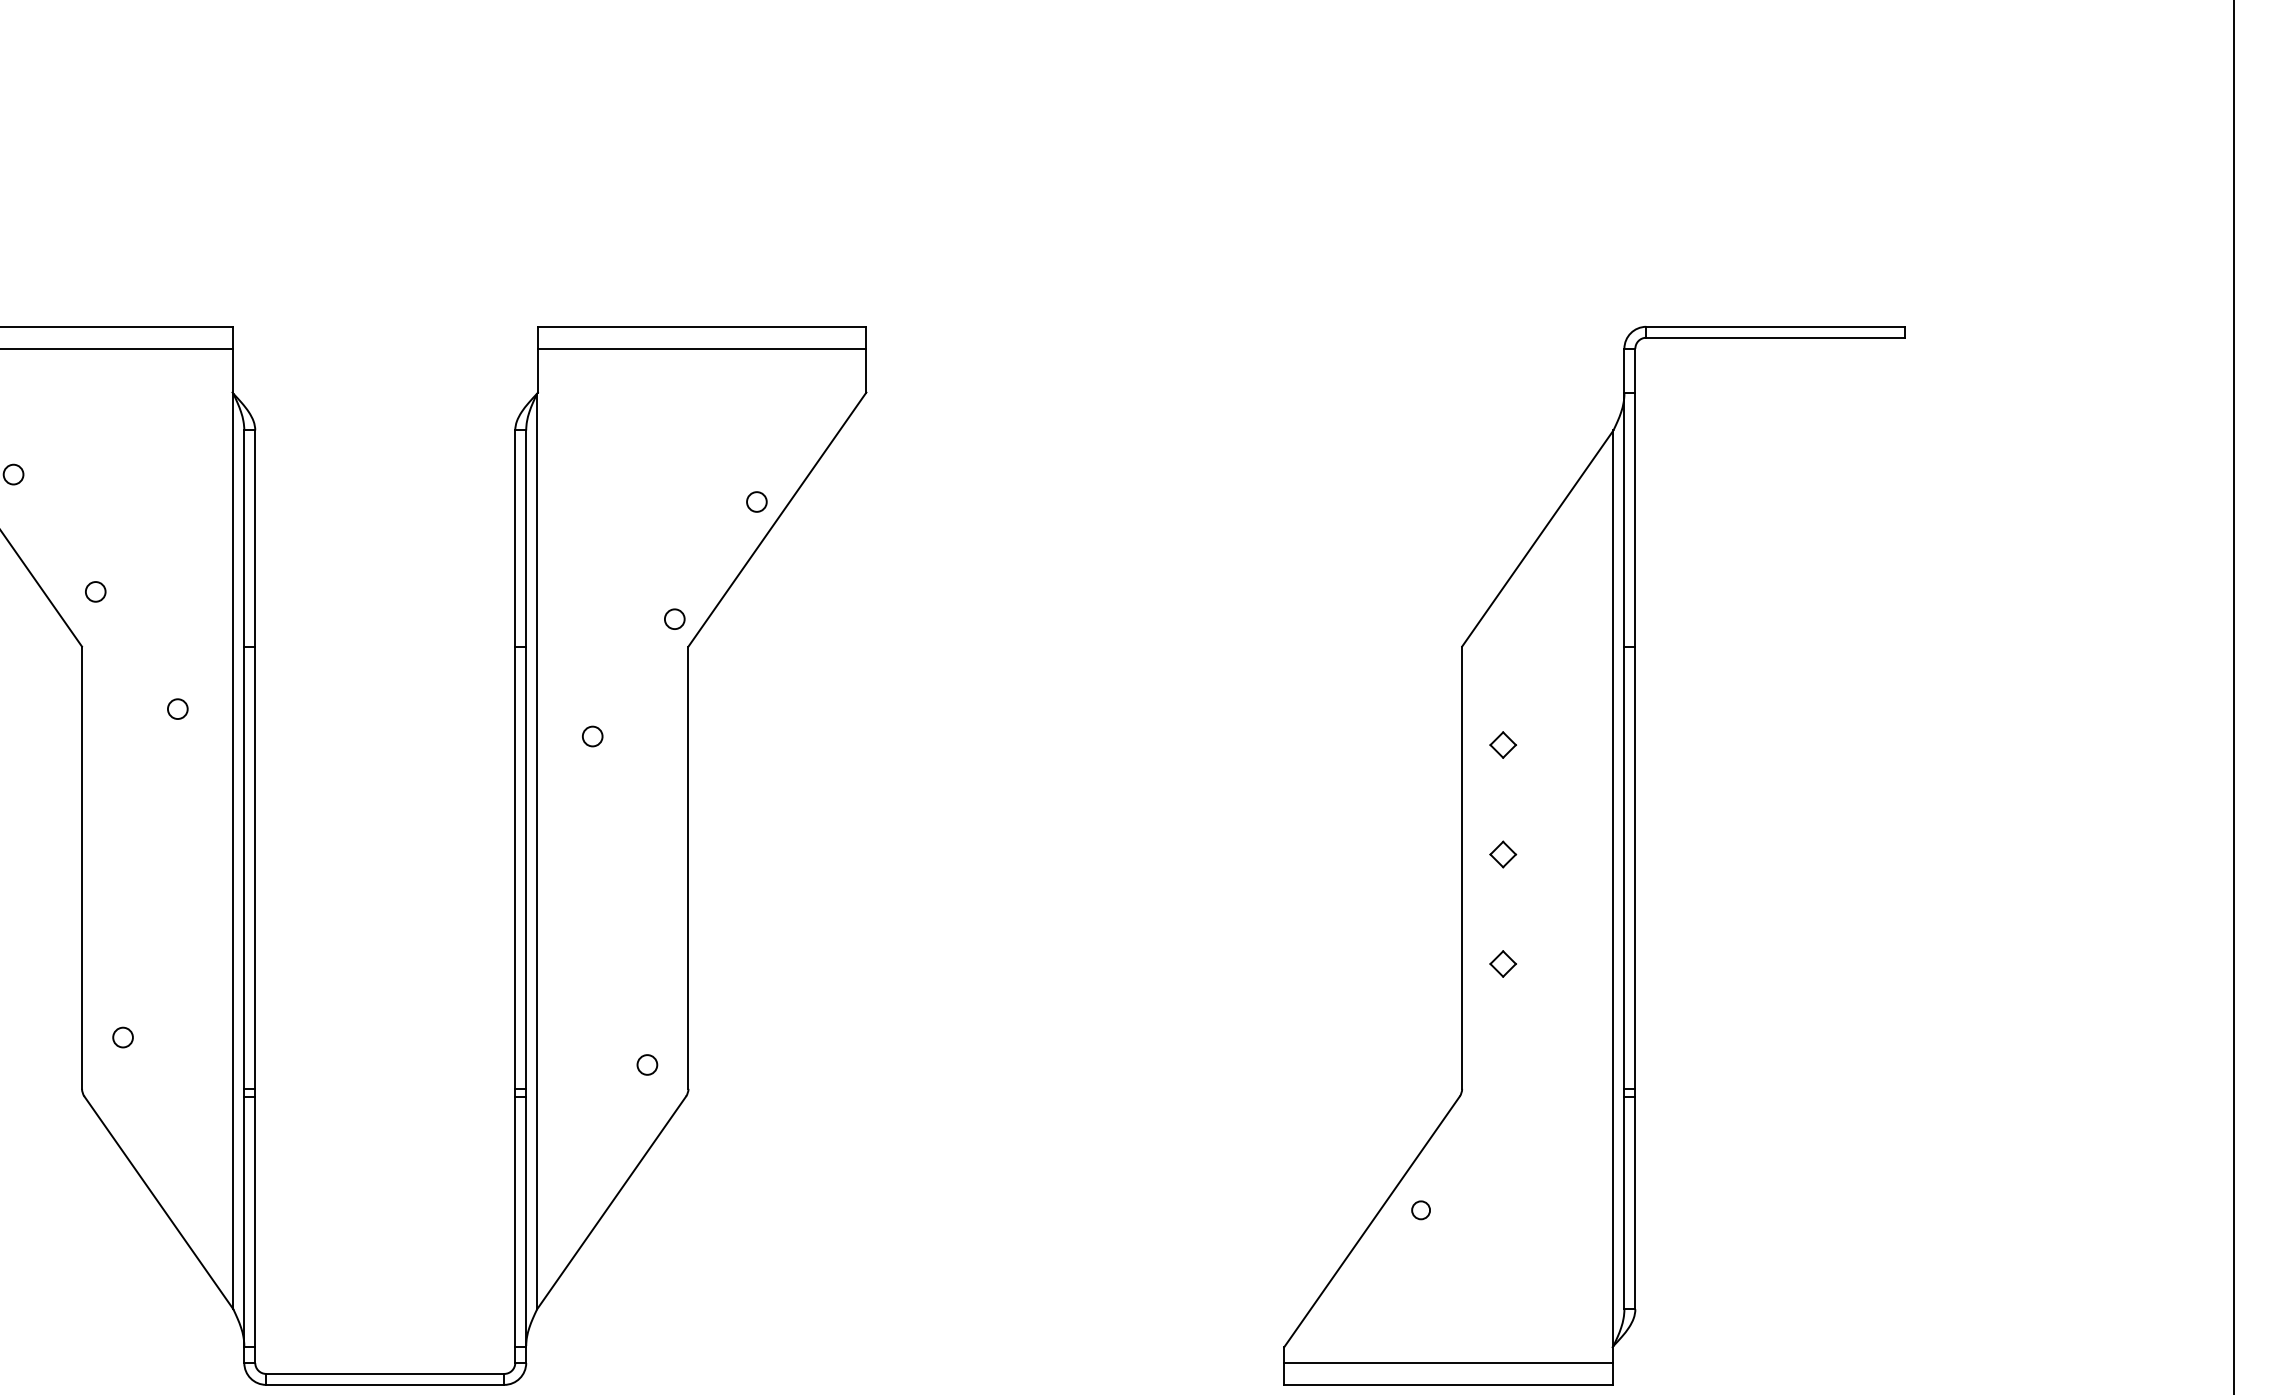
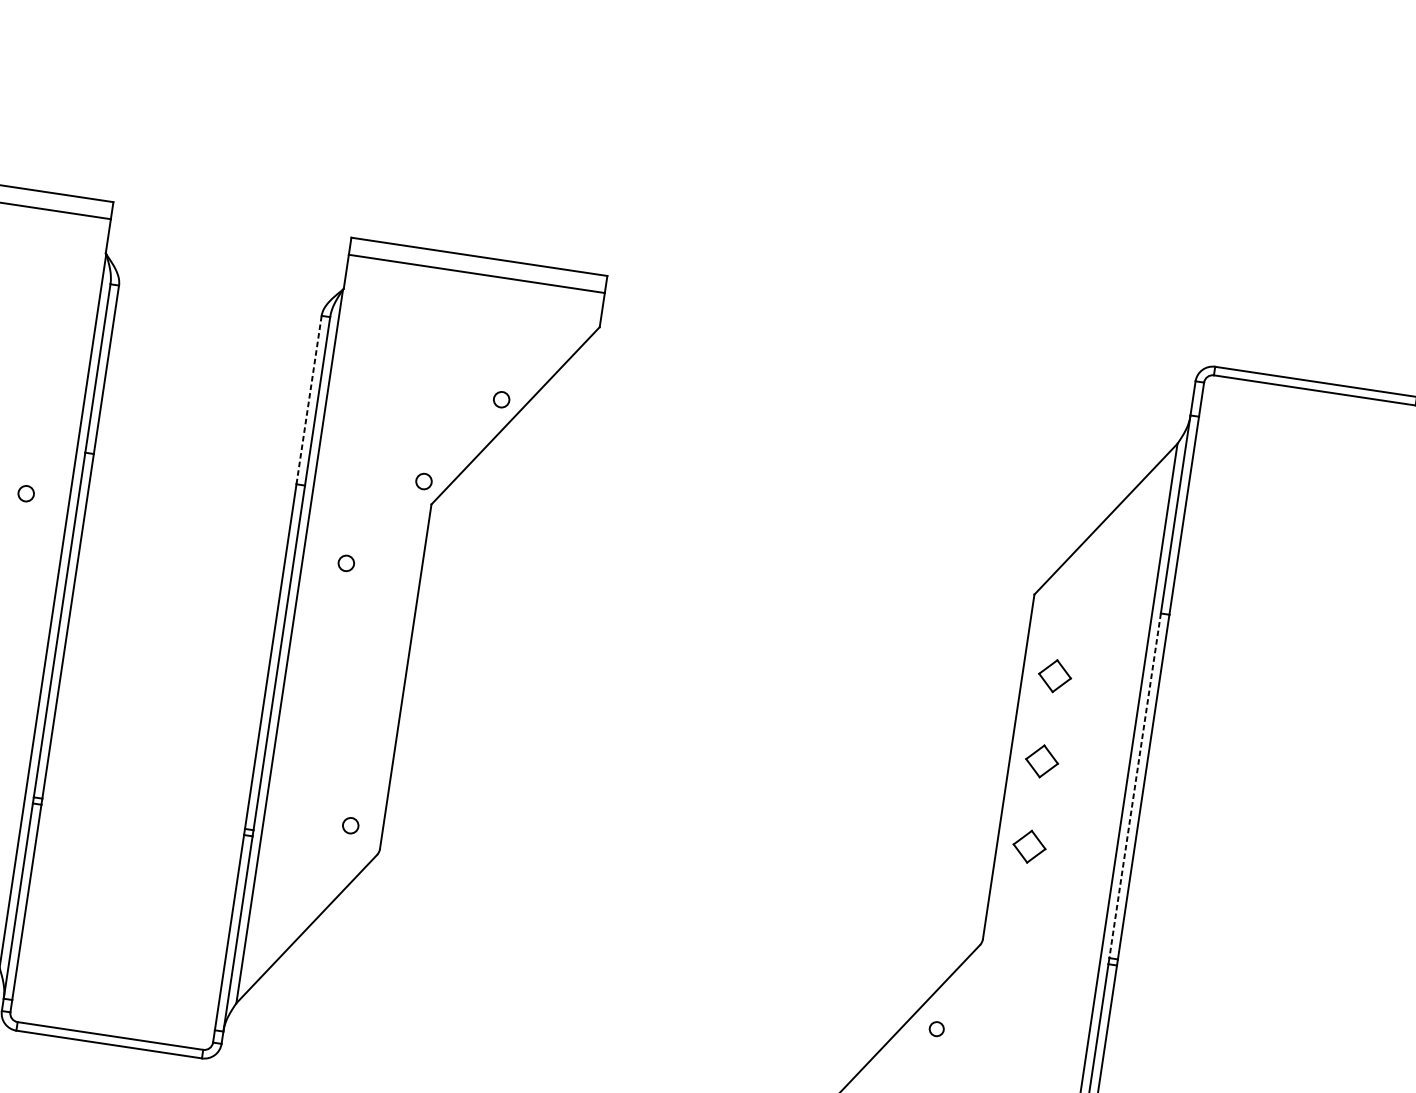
line: (515, 538) -> (309, 400), solid -> dashed
part: (1502, 744) -> (1054, 675), size x1.6
part: (1503, 854) -> (1042, 761), size x1.6
line: (1624, 868) -> (1135, 786), solid -> dashed
part: (1502, 963) -> (1028, 846), size x1.6

